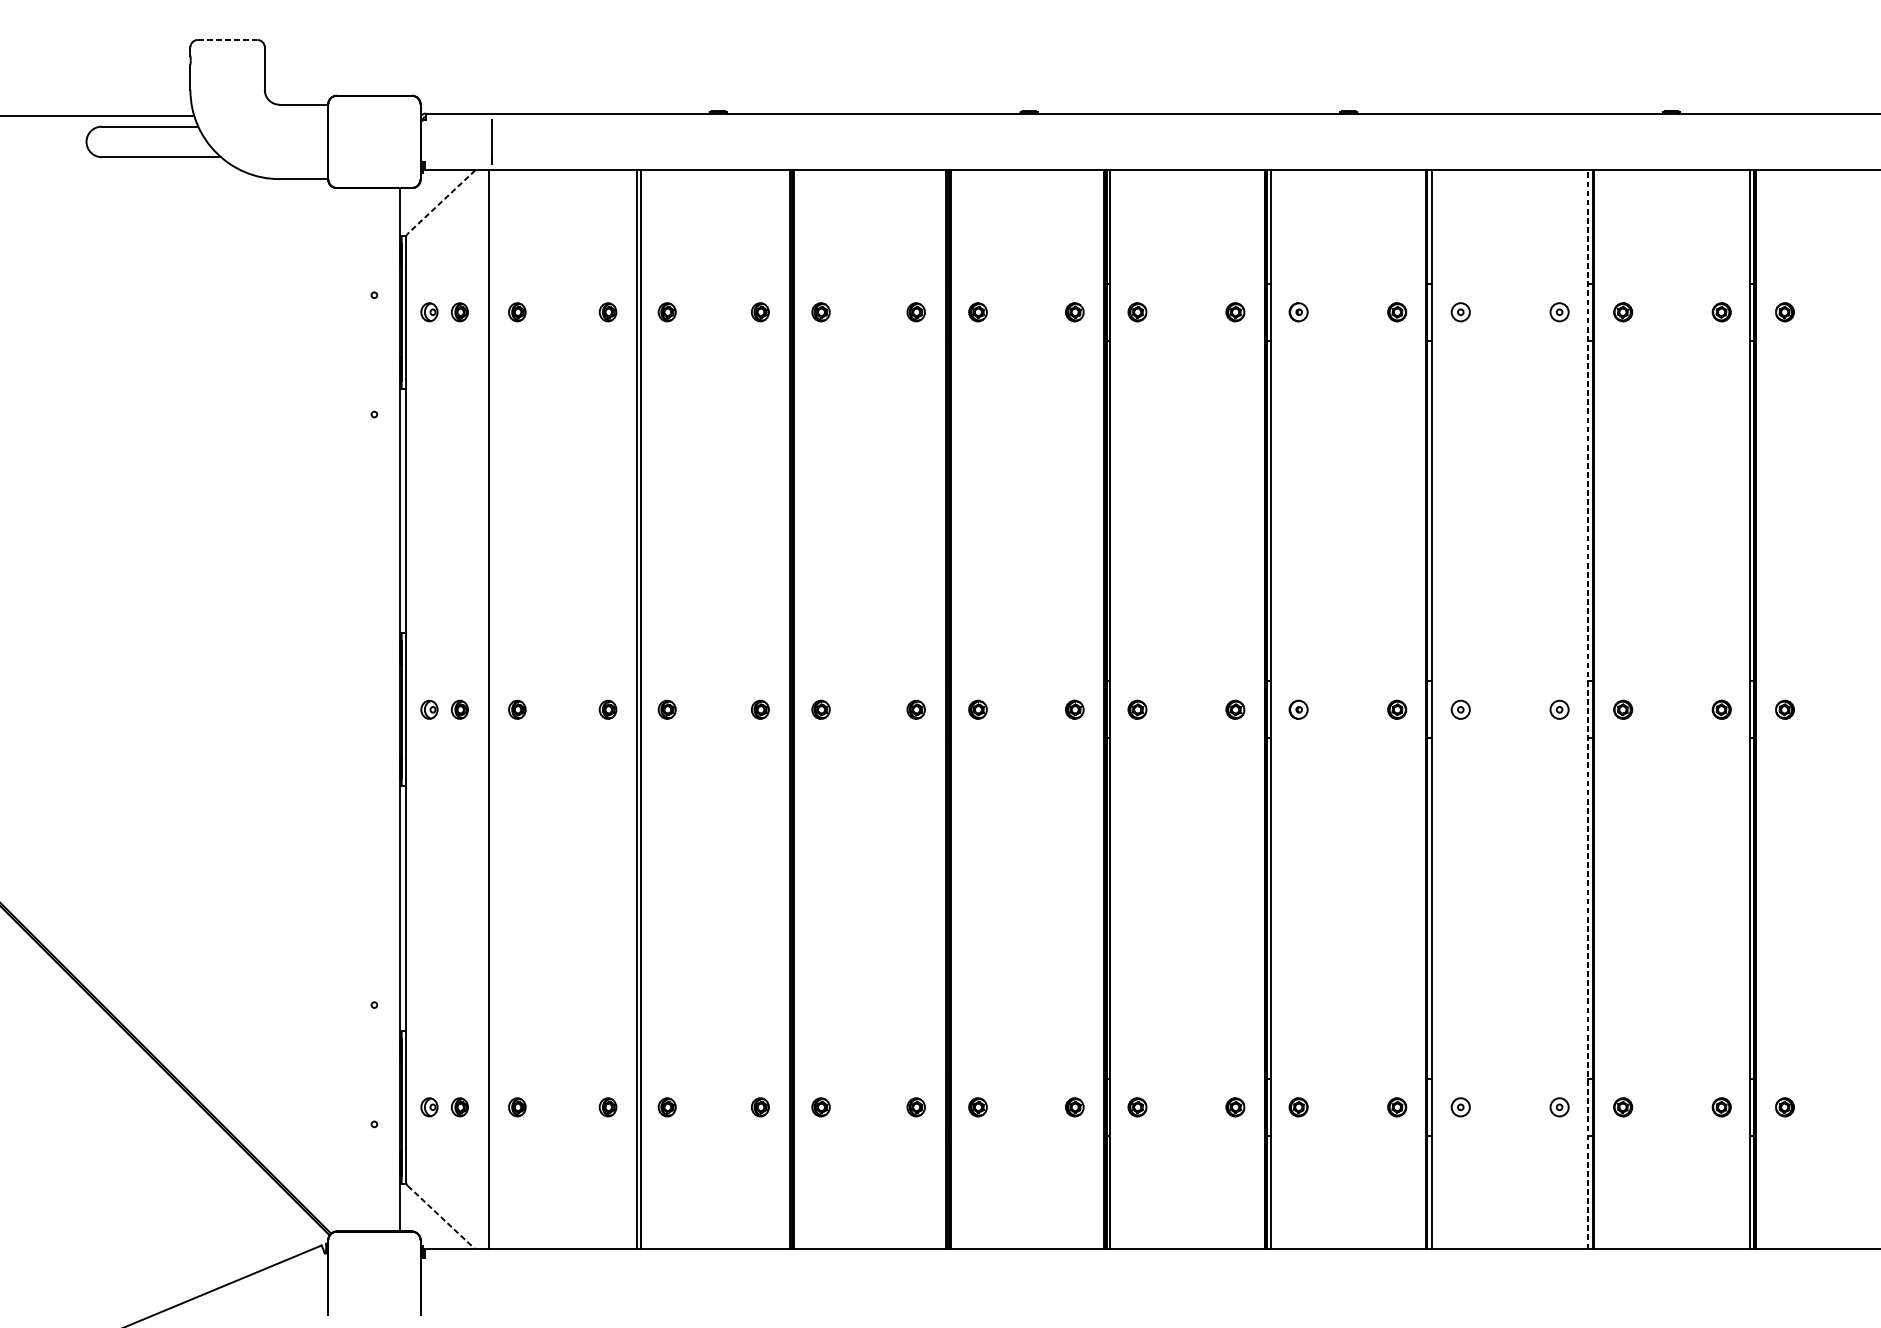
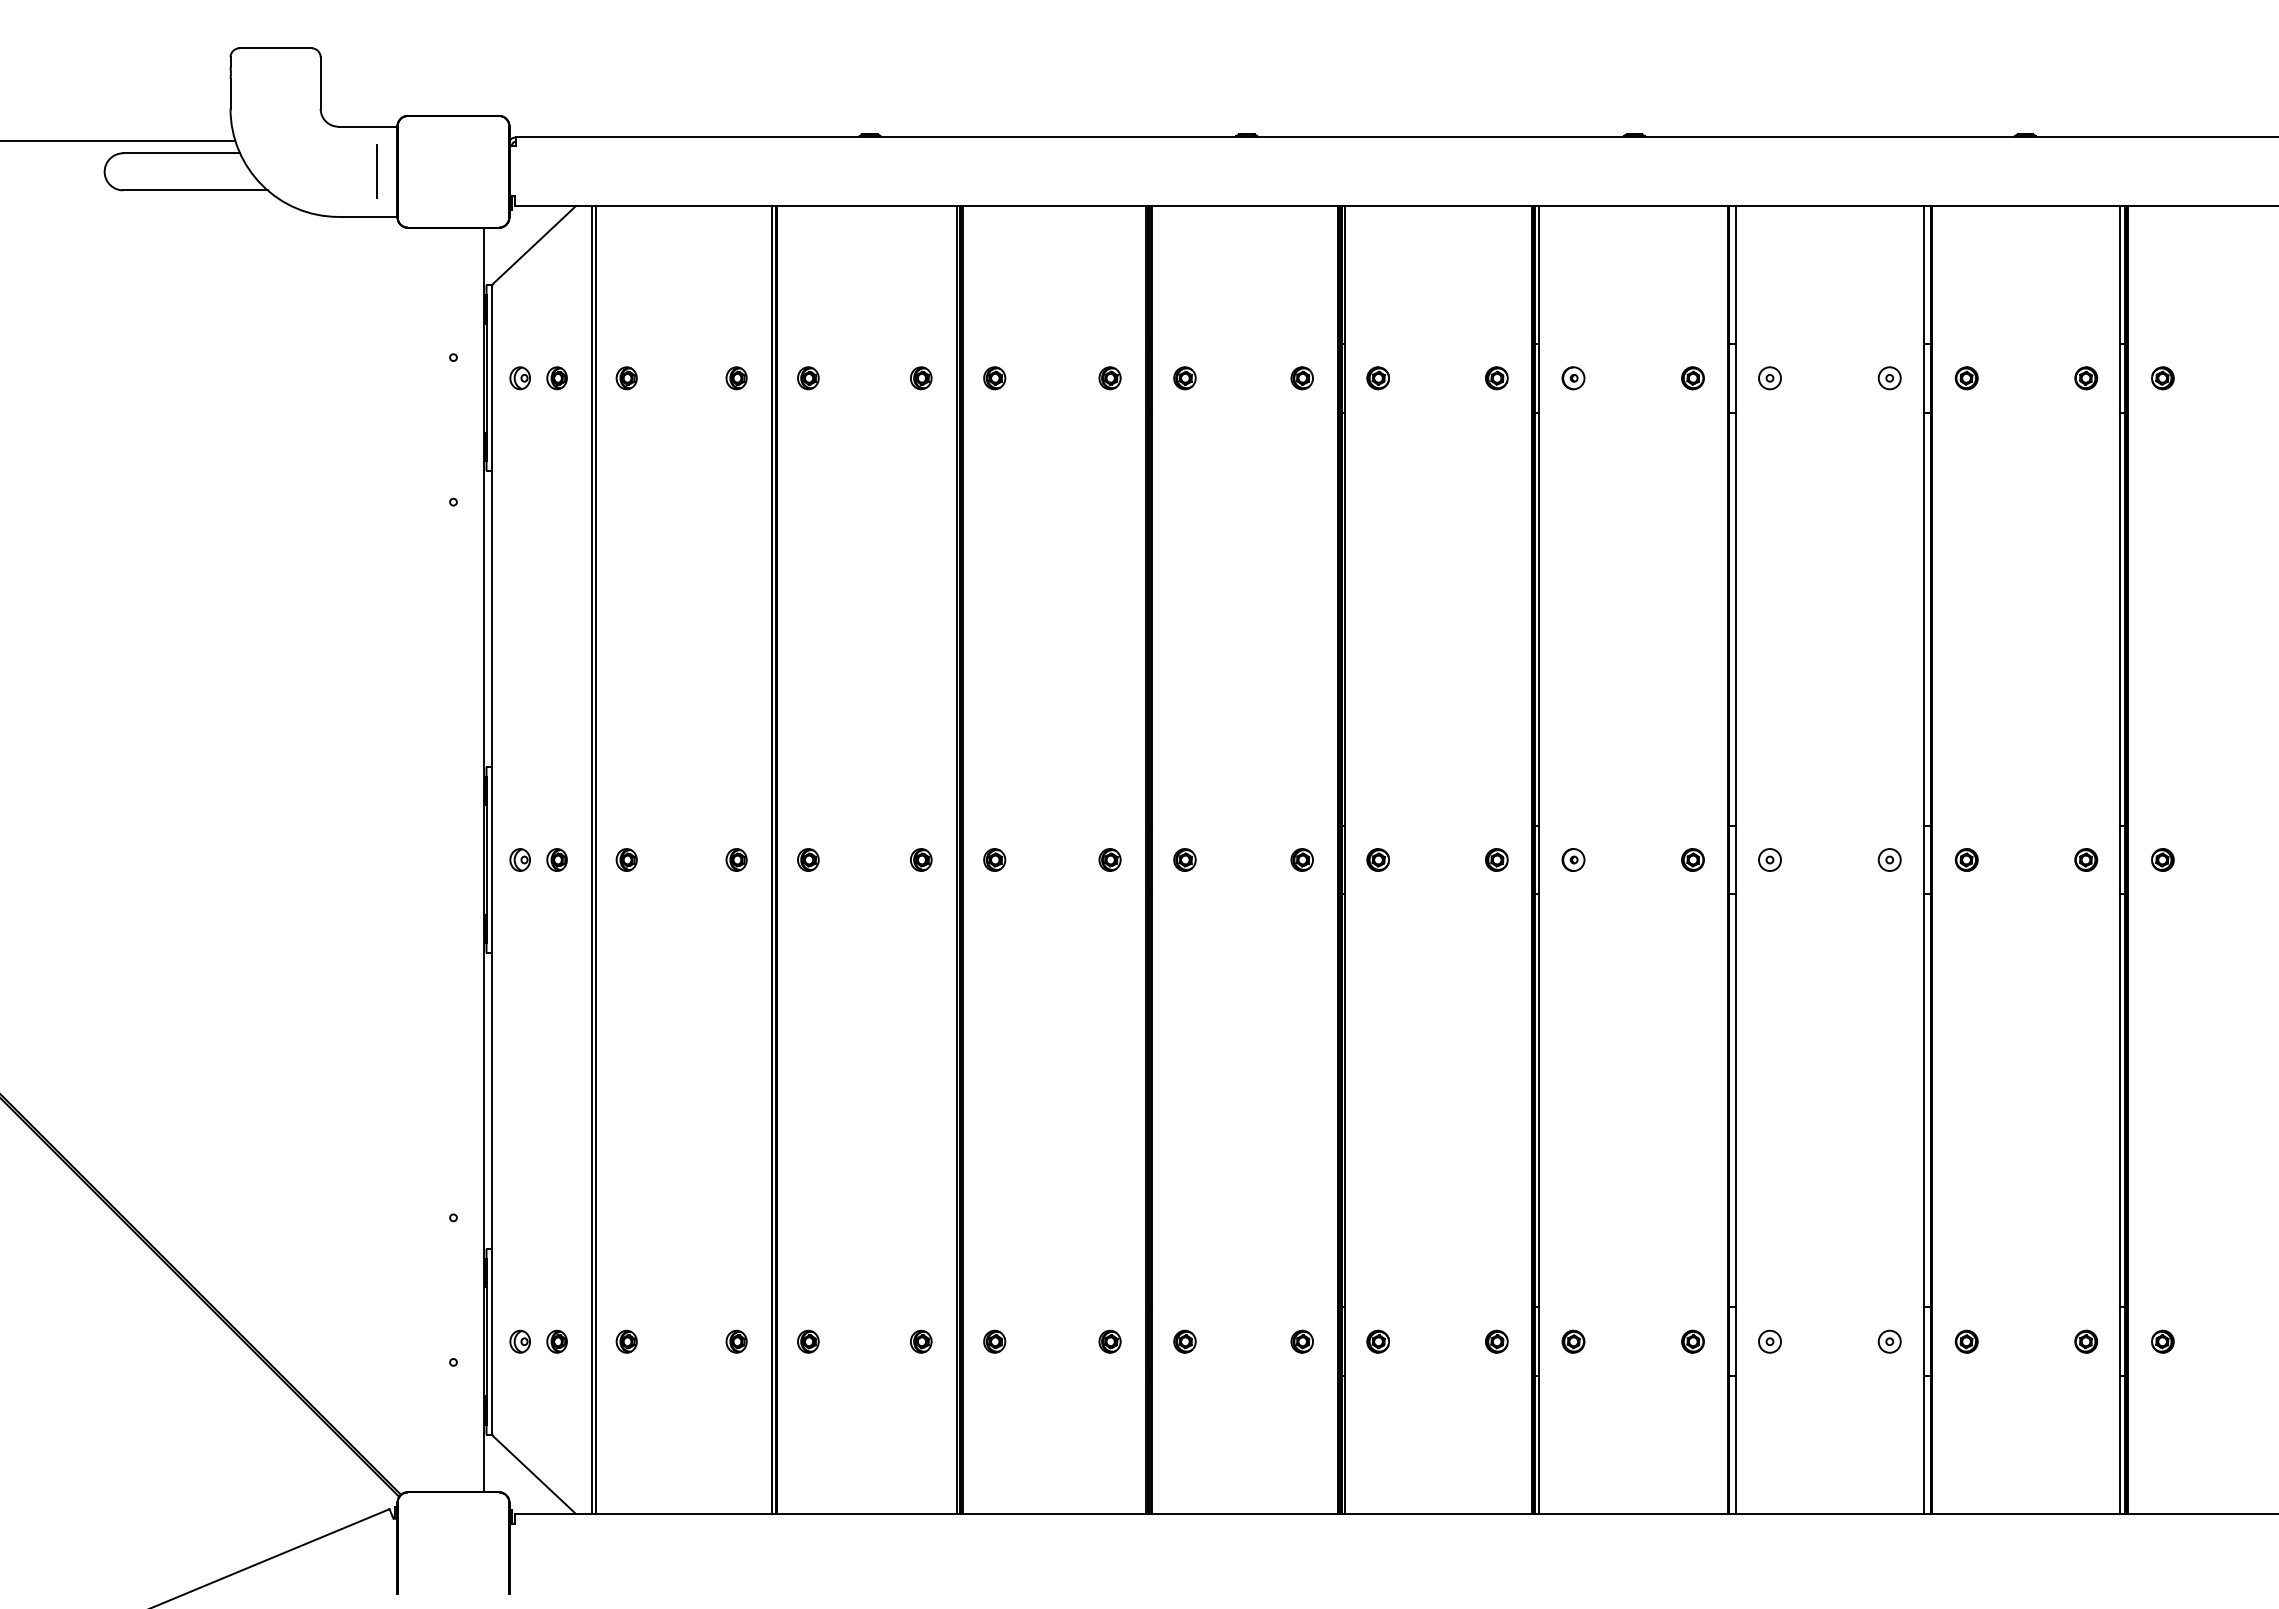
line: (228, 40) -> (276, 48), dashed -> solid
line: (491, 141) -> (376, 171), moved
line: (441, 202) -> (534, 245), dashed -> solid
line: (492, 709) -> (596, 859), added
line: (1588, 710) -> (1924, 860), dashed -> solid
line: (442, 1217) -> (535, 1475), dashed -> solid

